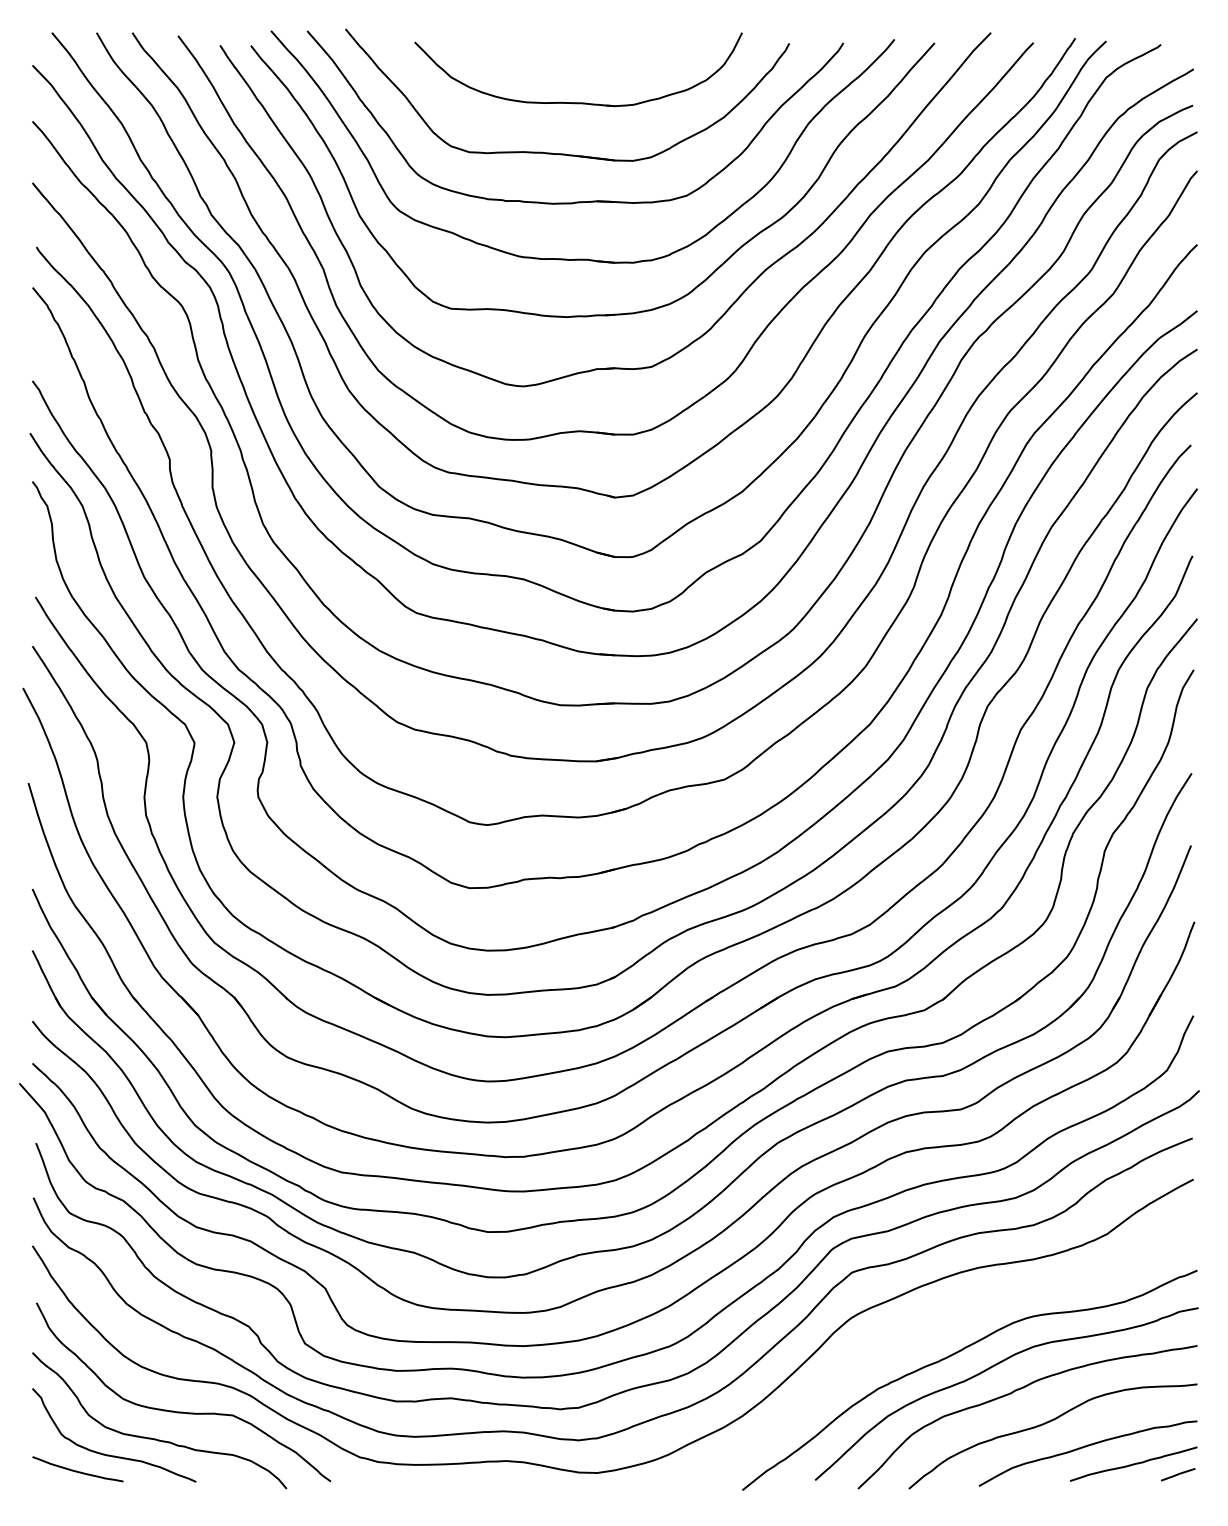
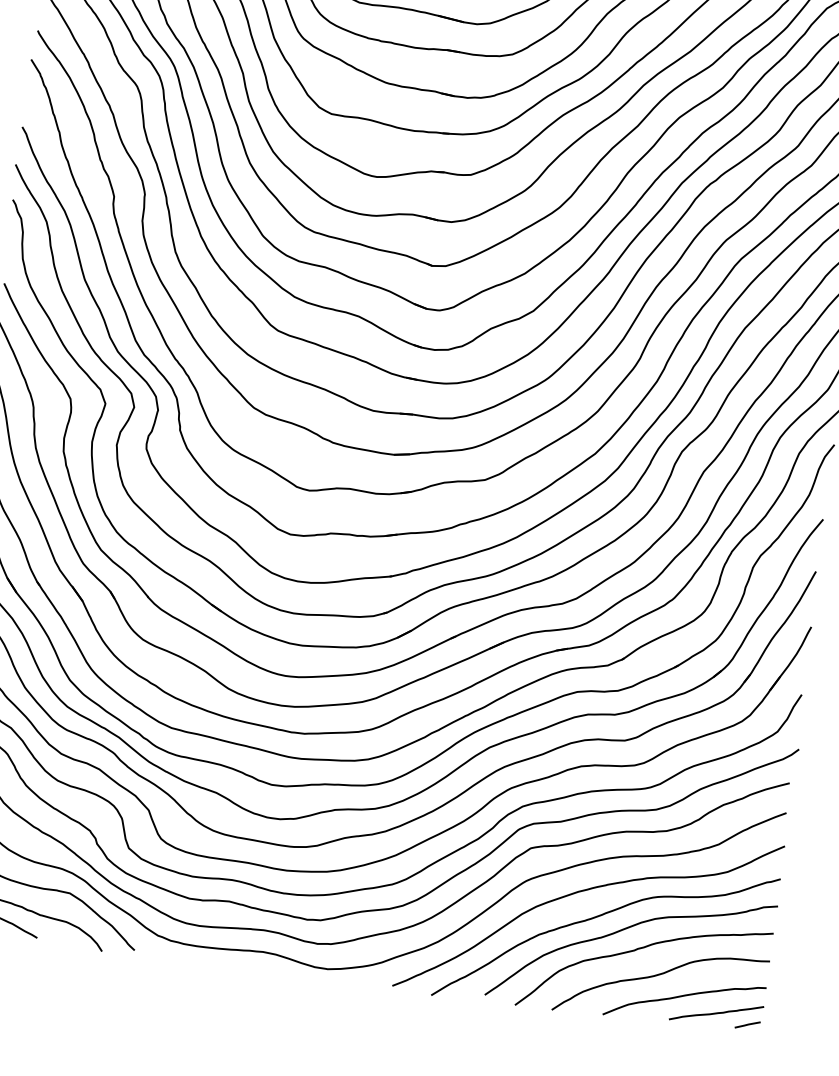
curve: (927, 1323) -> (580, 892), added

